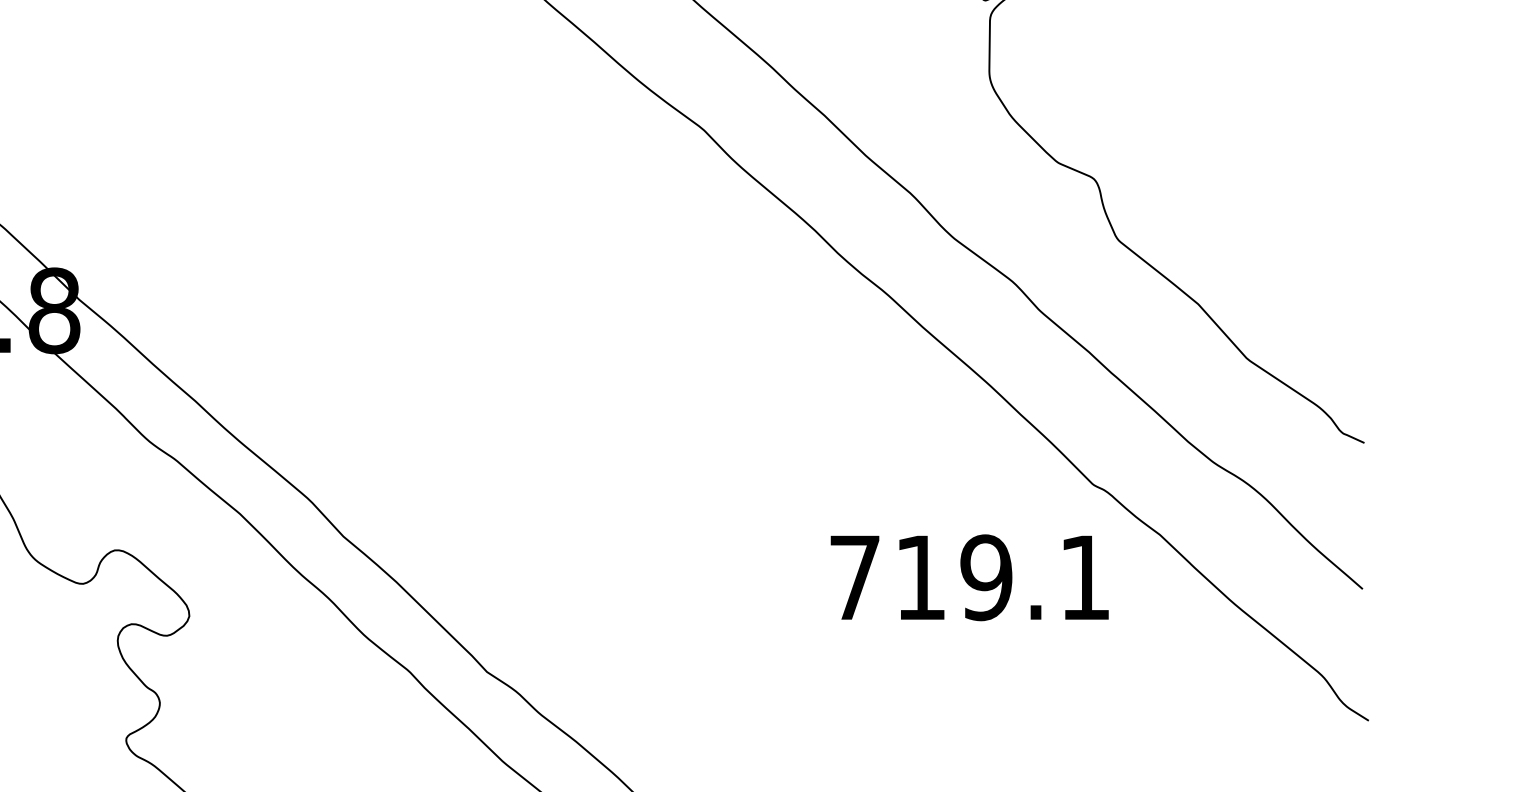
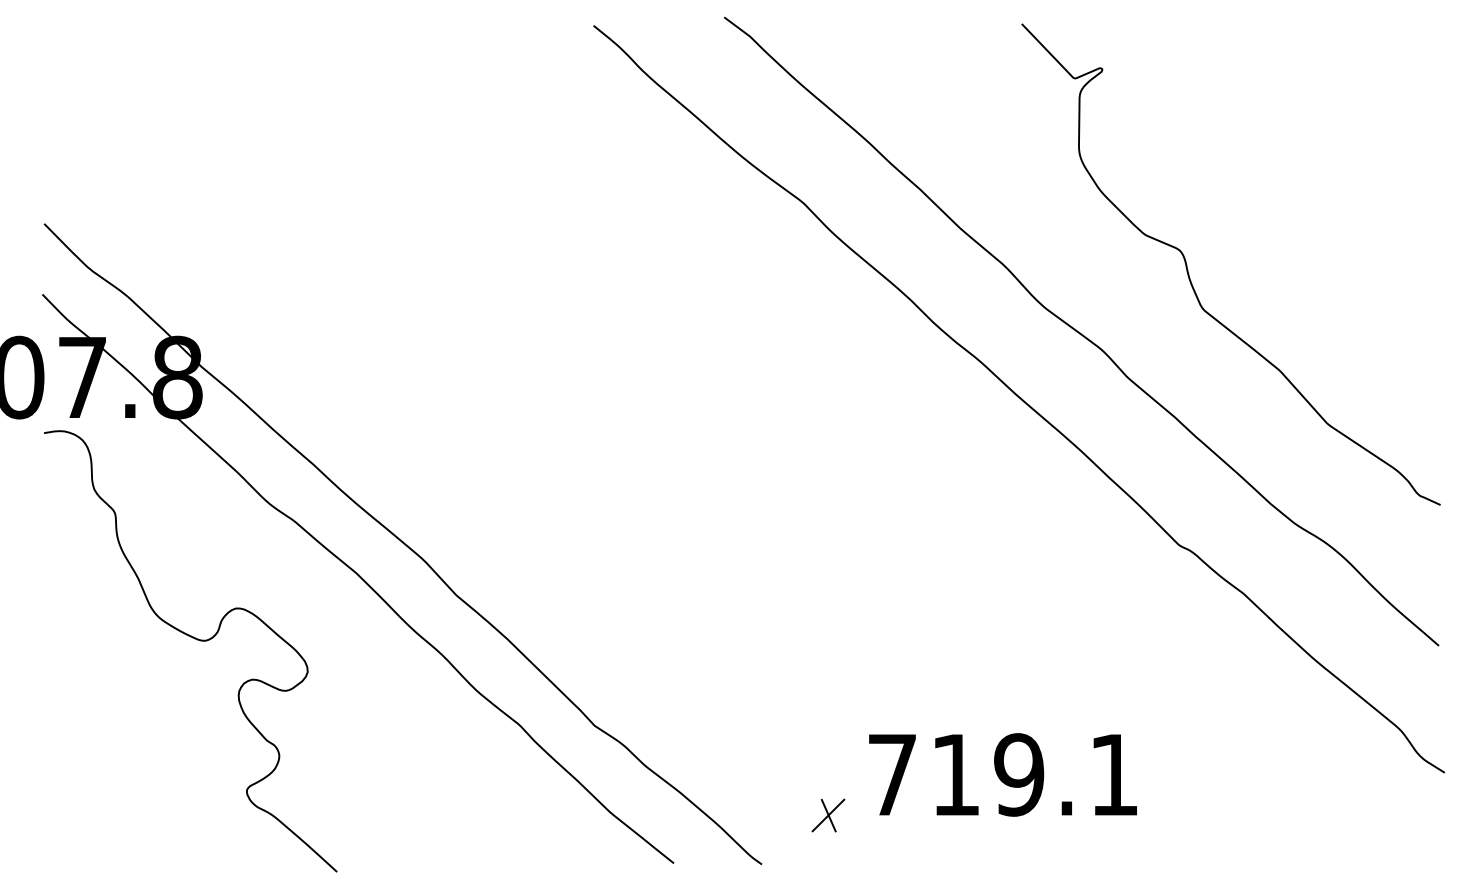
text: (969, 577) -> (1002, 774), moved
part: (729, 765) -> (828, 815), added

